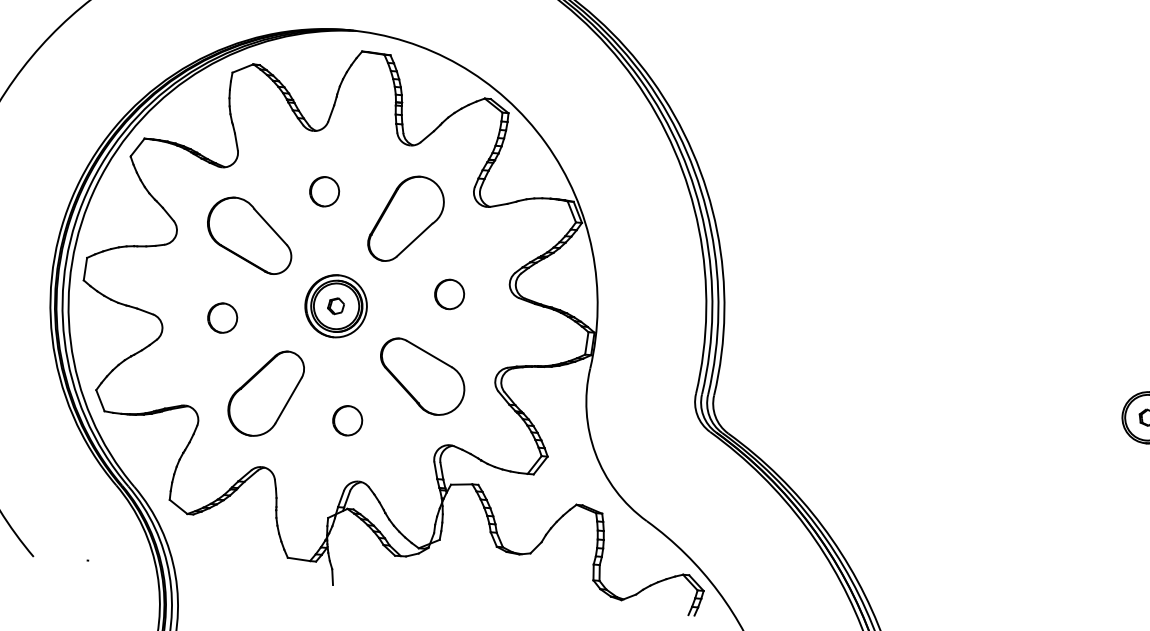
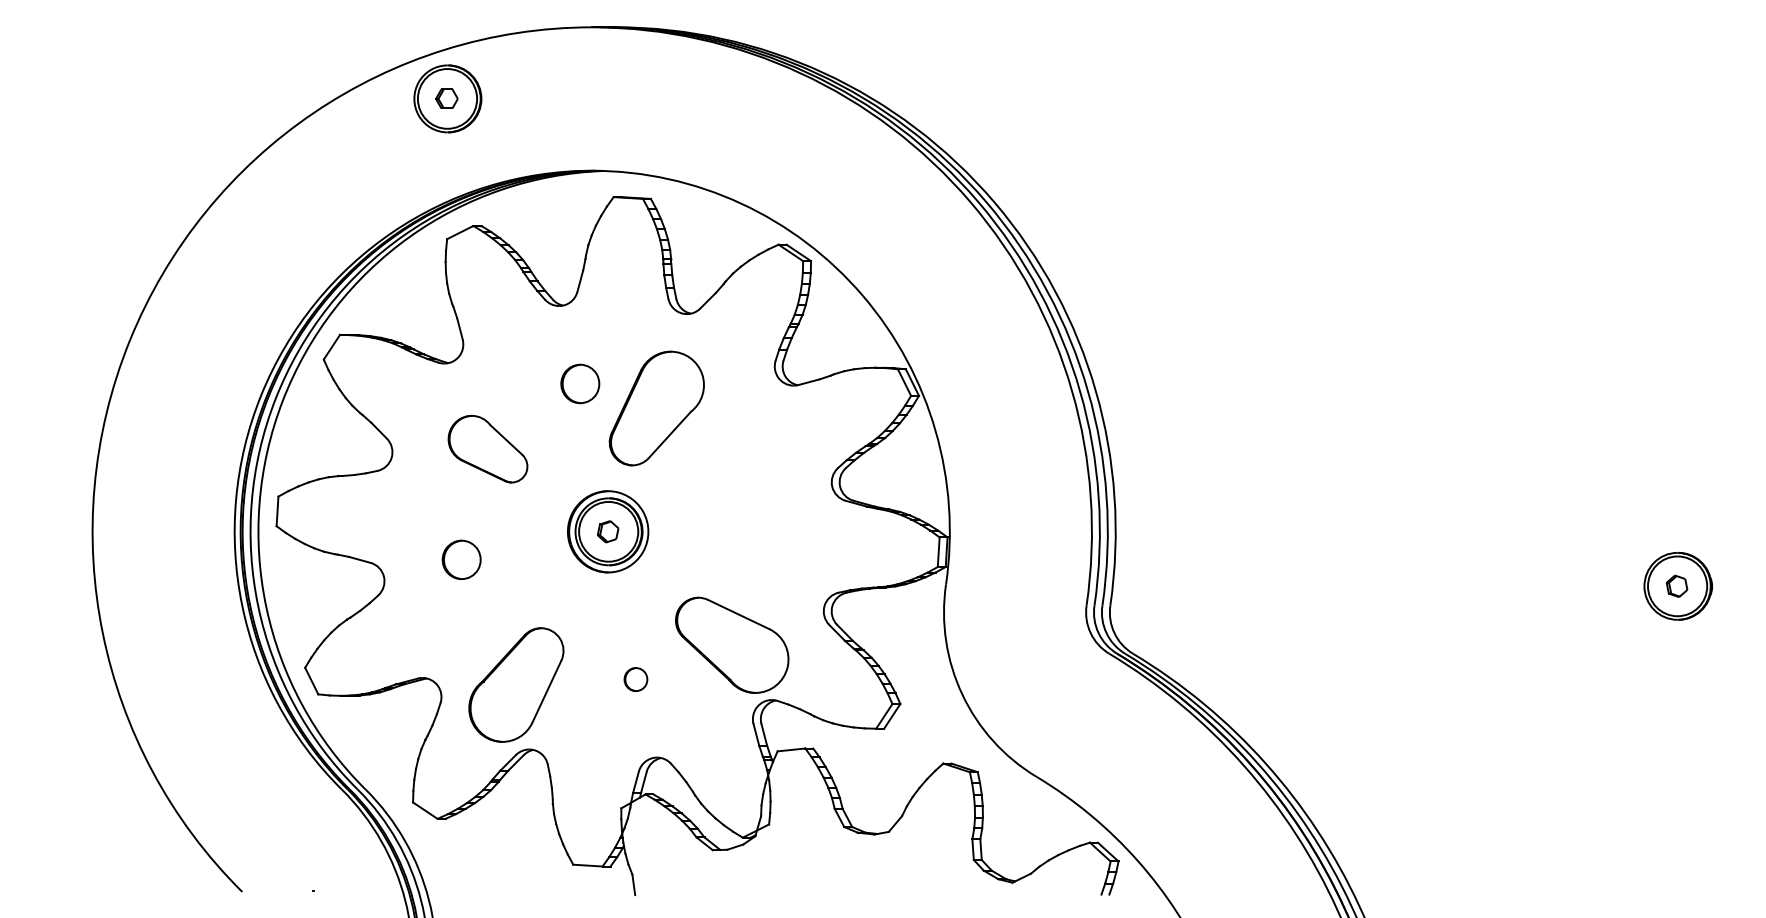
part: (406, 219) -> (656, 408), moved
part: (249, 234) -> (487, 448), size x0.7
part: (449, 294) -> (754, 503), removed
part: (422, 376) -> (732, 644), moved
part: (266, 392) -> (516, 684), moved
part: (347, 420) -> (635, 679), size x0.6

